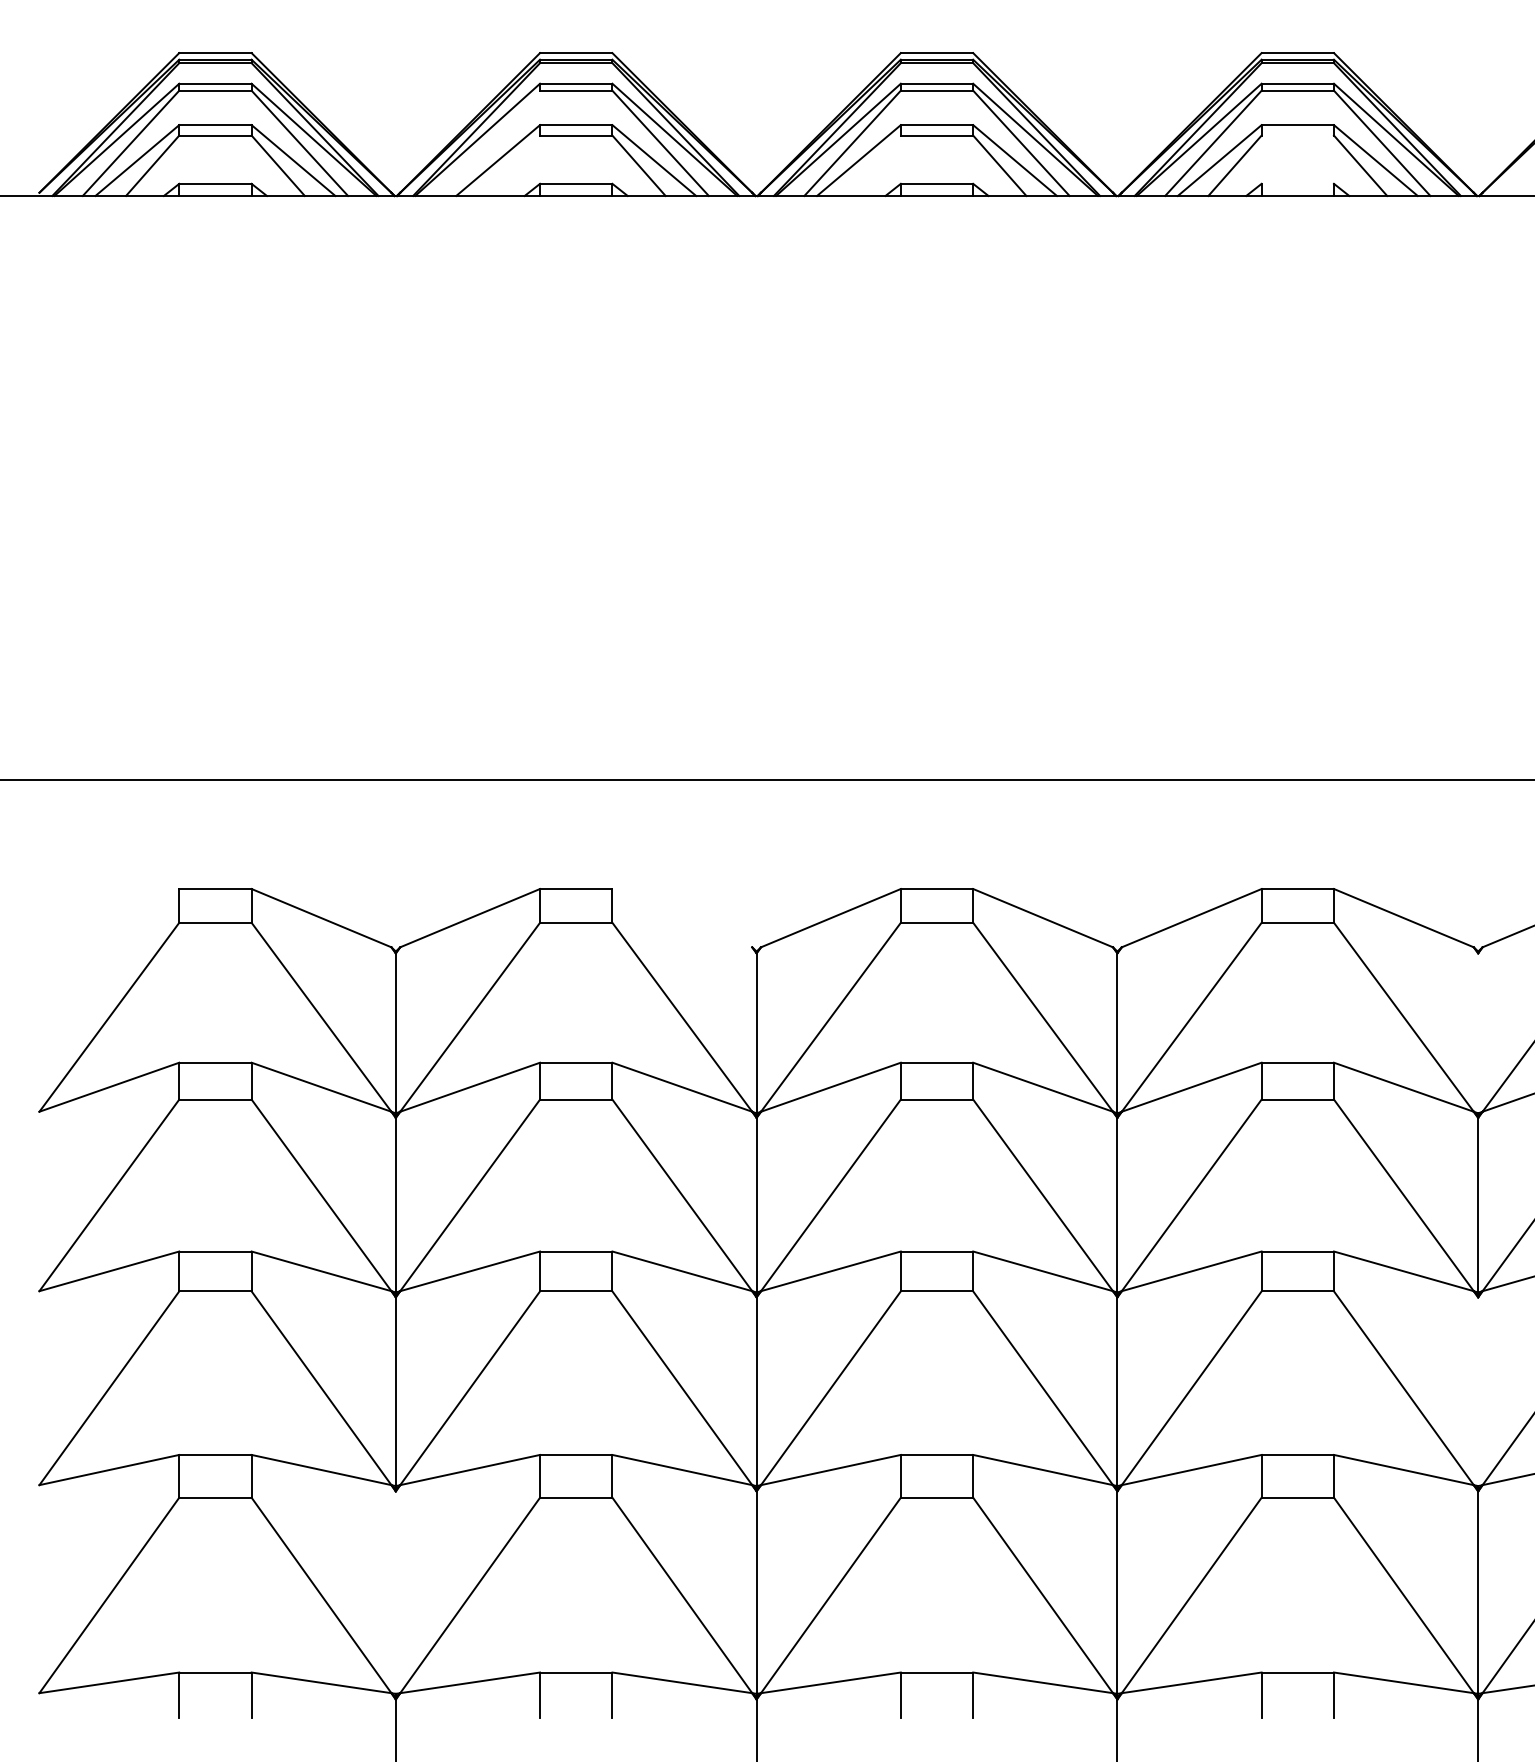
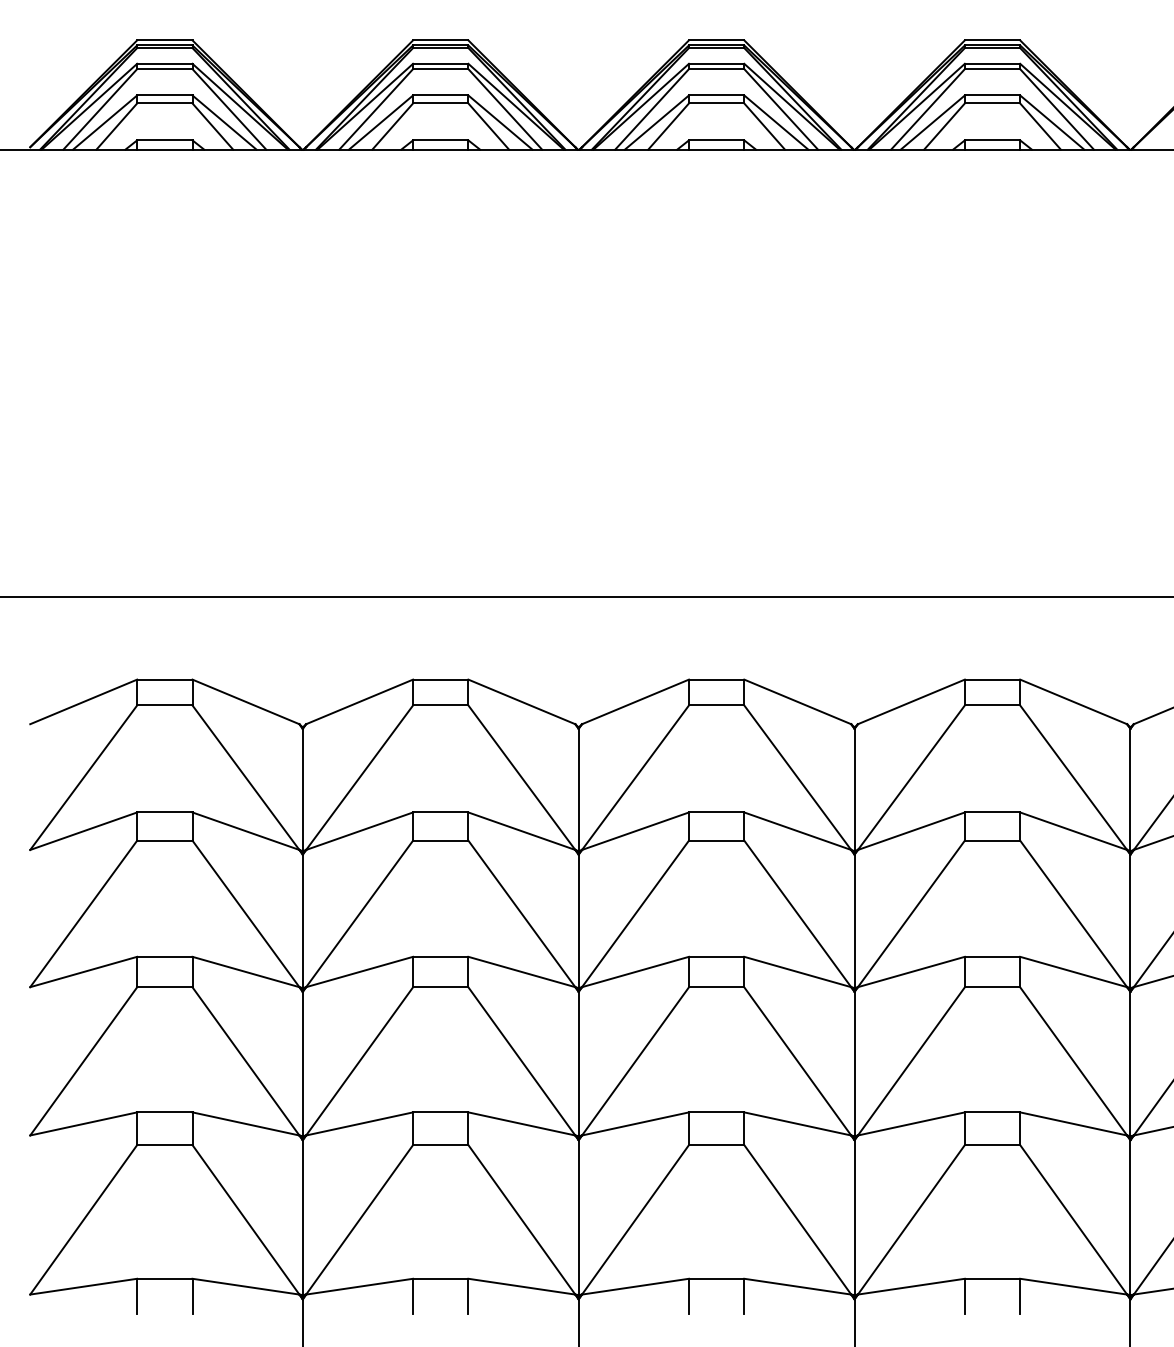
line: (1297, 135) -> (992, 103), added
line: (492, 143) -> (376, 109), added
line: (513, 165) -> (392, 126), added
line: (874, 165) -> (668, 126), added
line: (1297, 183) -> (992, 140), added
line: (109, 917) -> (83, 701), added
line: (681, 917) -> (521, 701), added
line: (1478, 1032) -> (1130, 789), added
line: (1478, 1392) -> (1130, 1064), added
line: (395, 1592) -> (302, 1217), added

